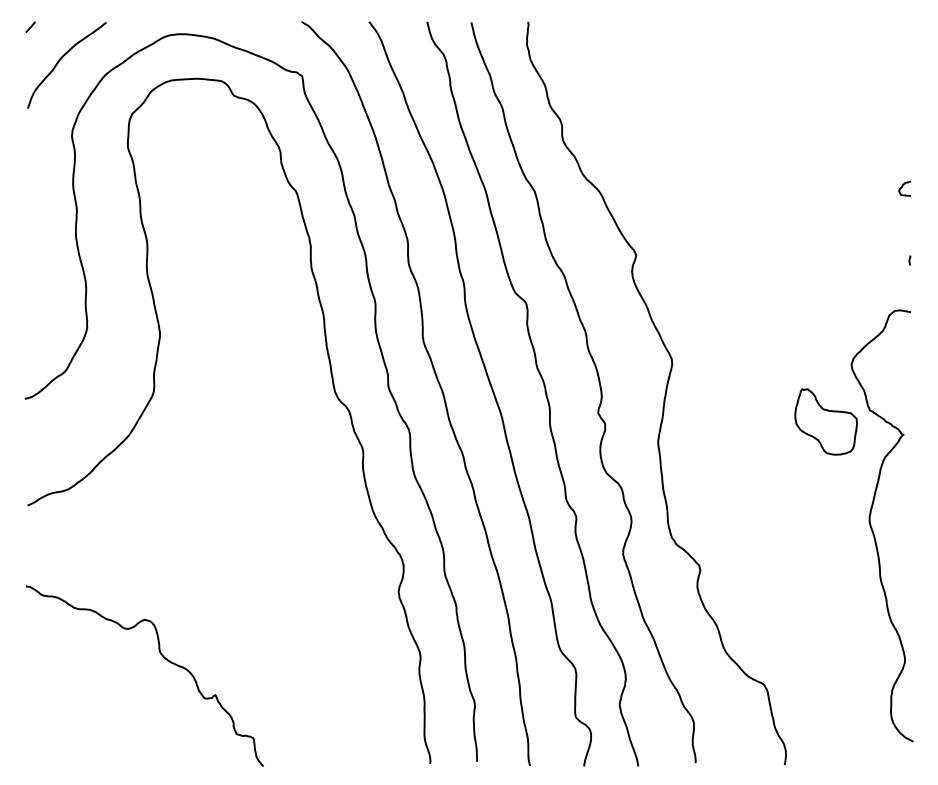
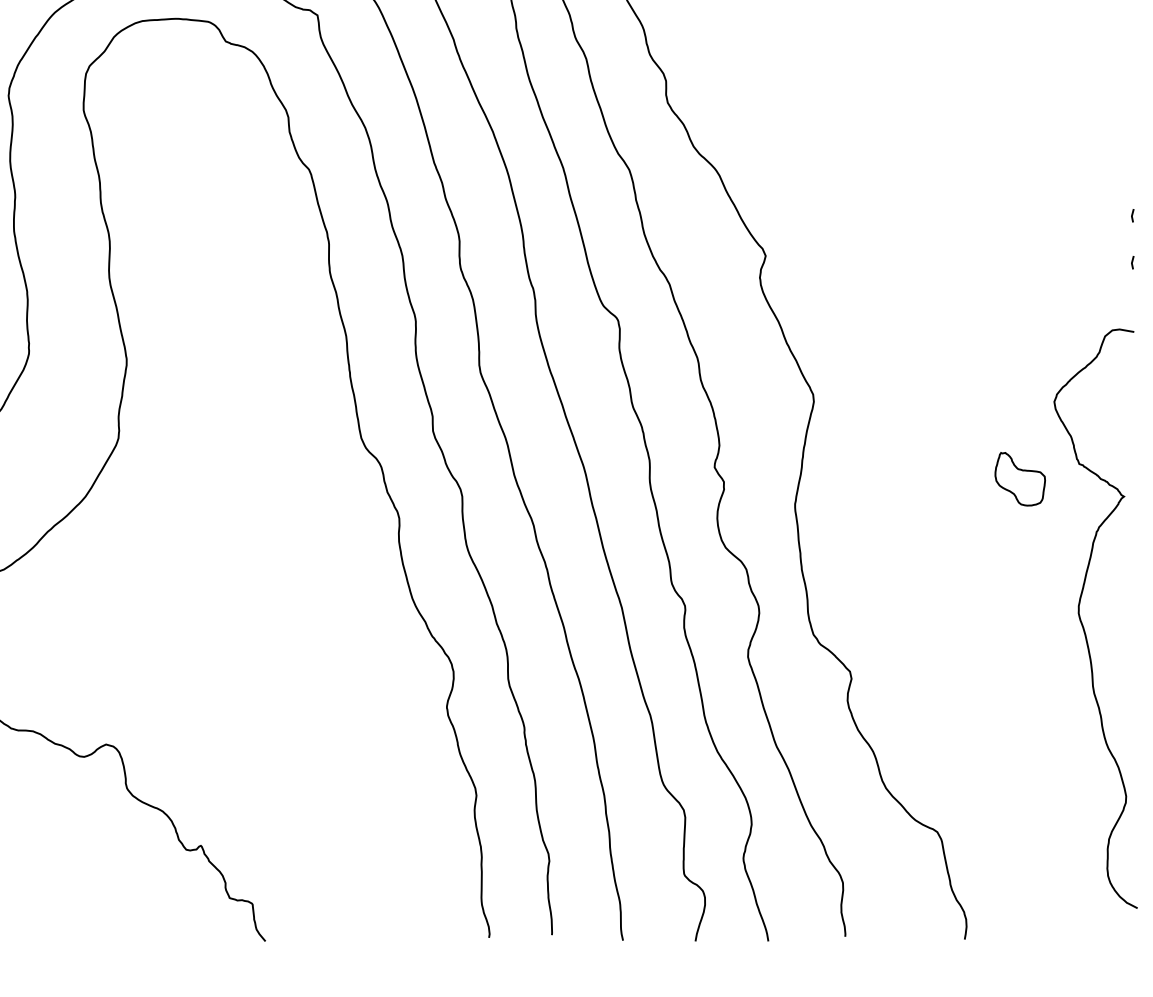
curve: (903, 186) -> (1124, 163), removed
line: (909, 225) -> (1132, 215), added
part: (825, 421) -> (1019, 478), size x0.6

